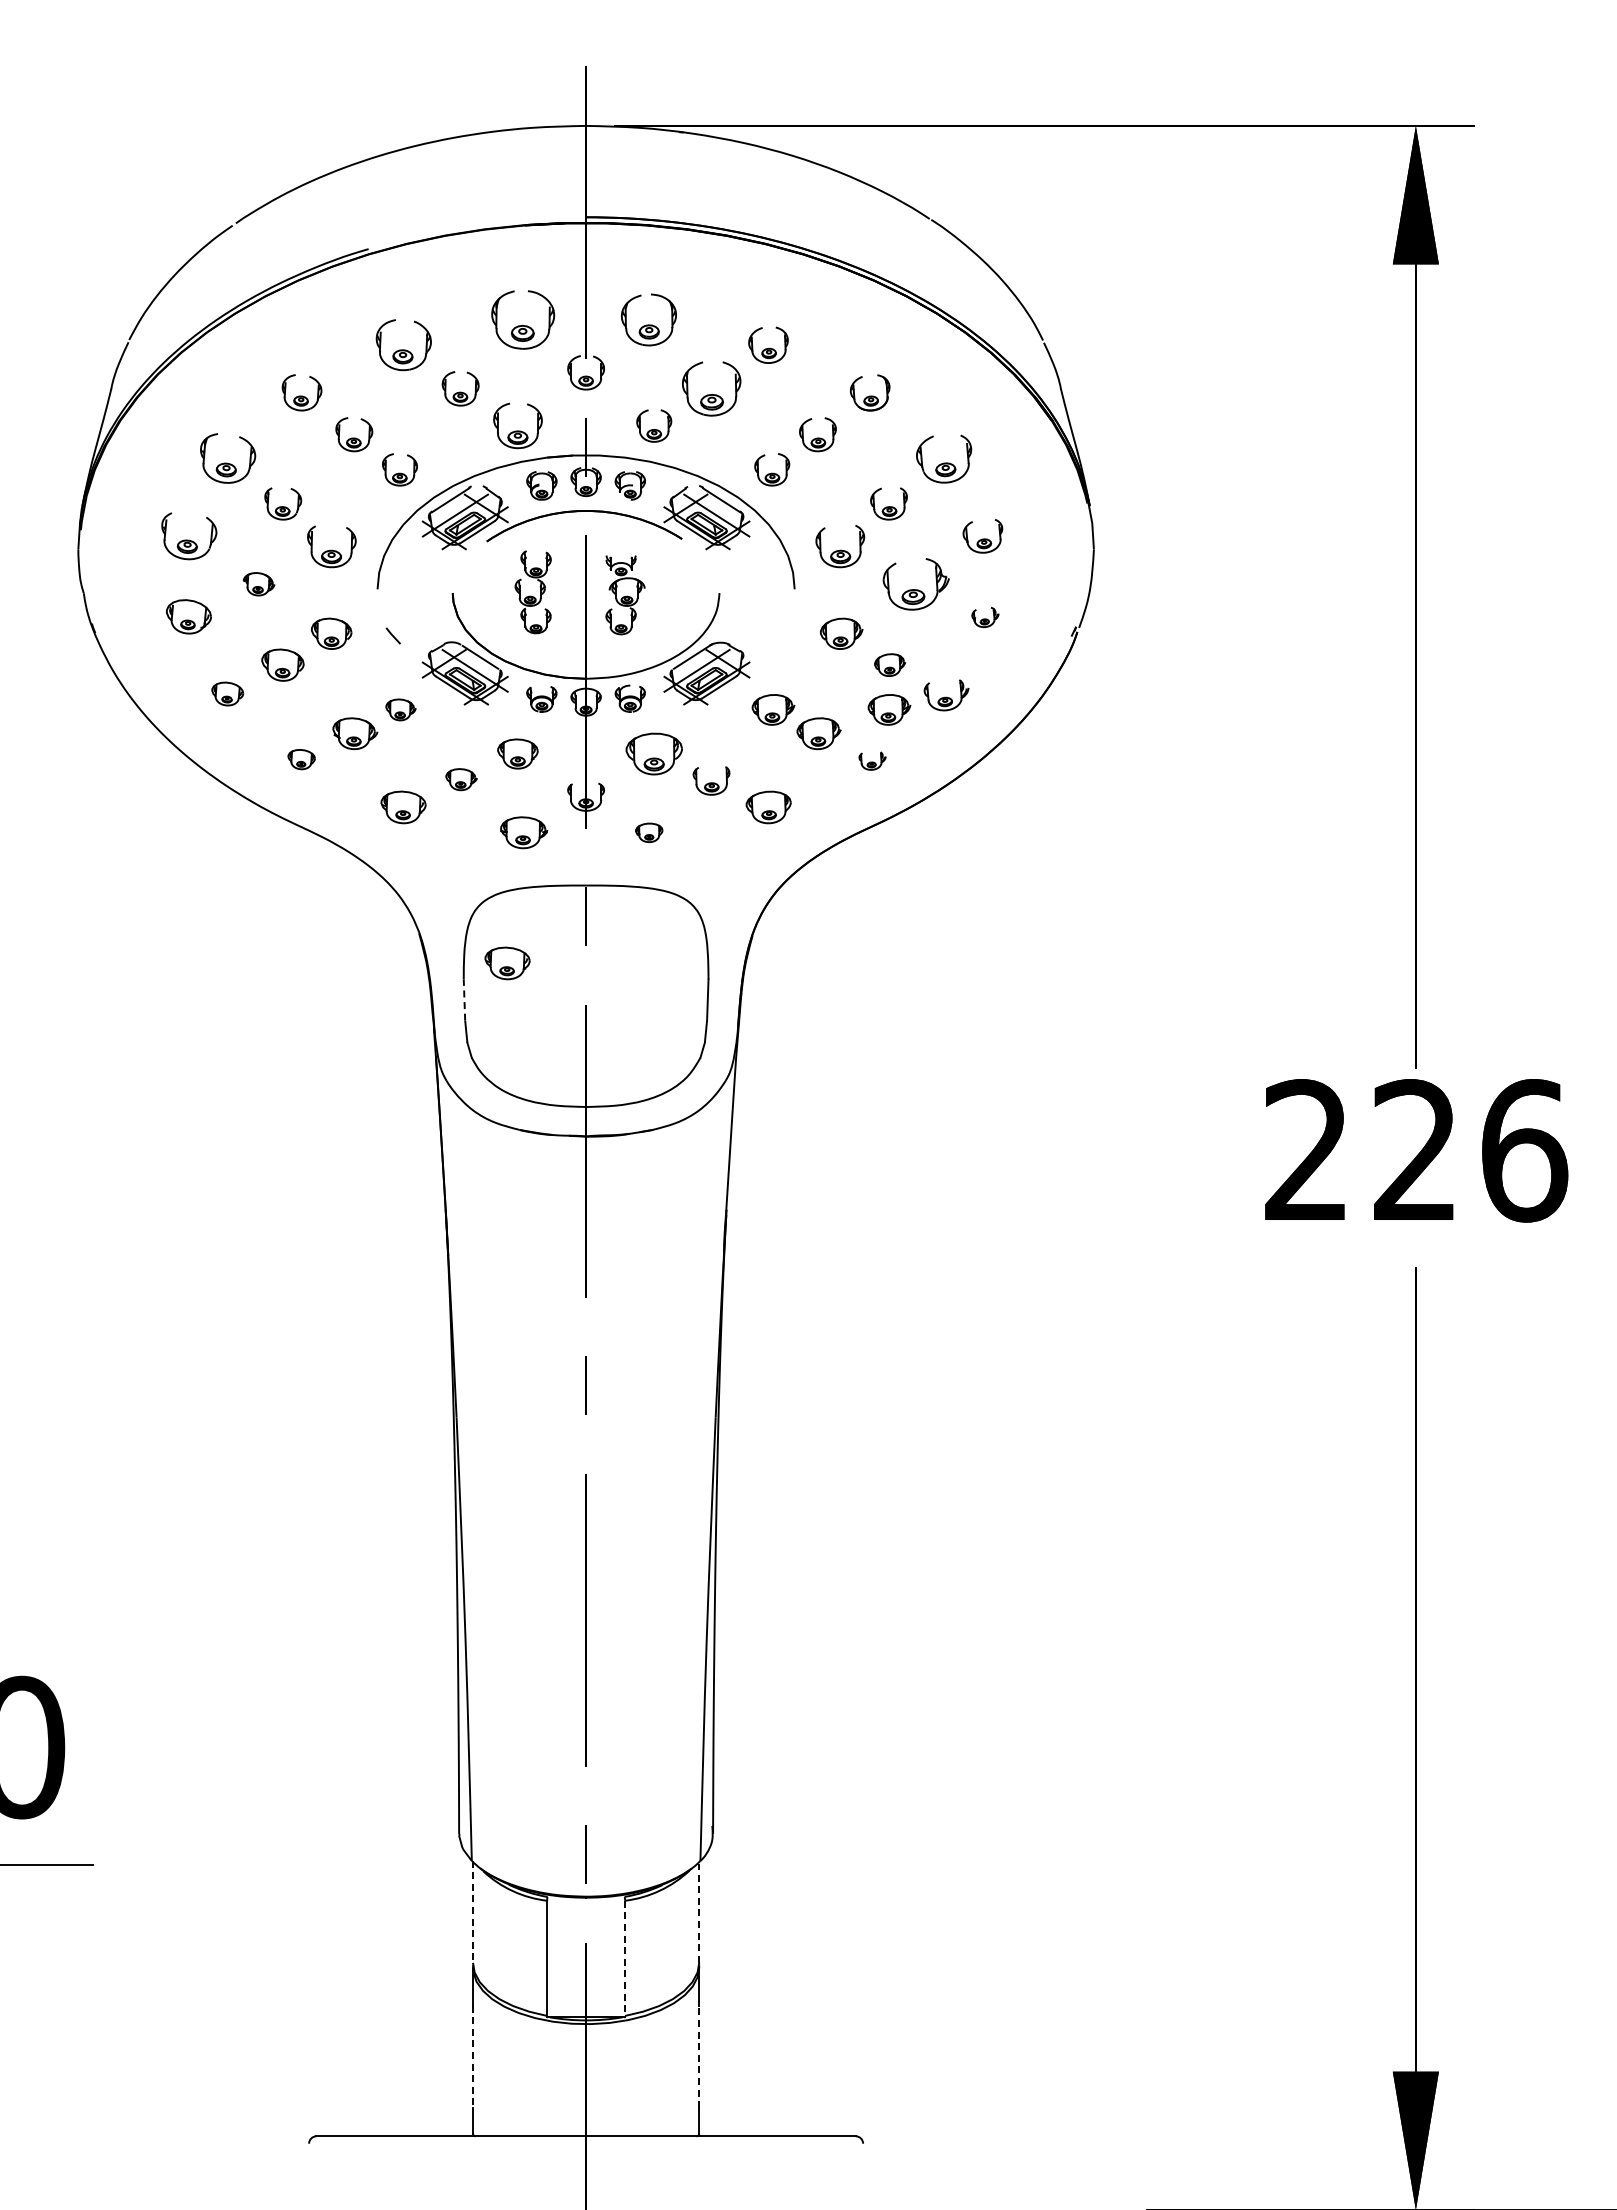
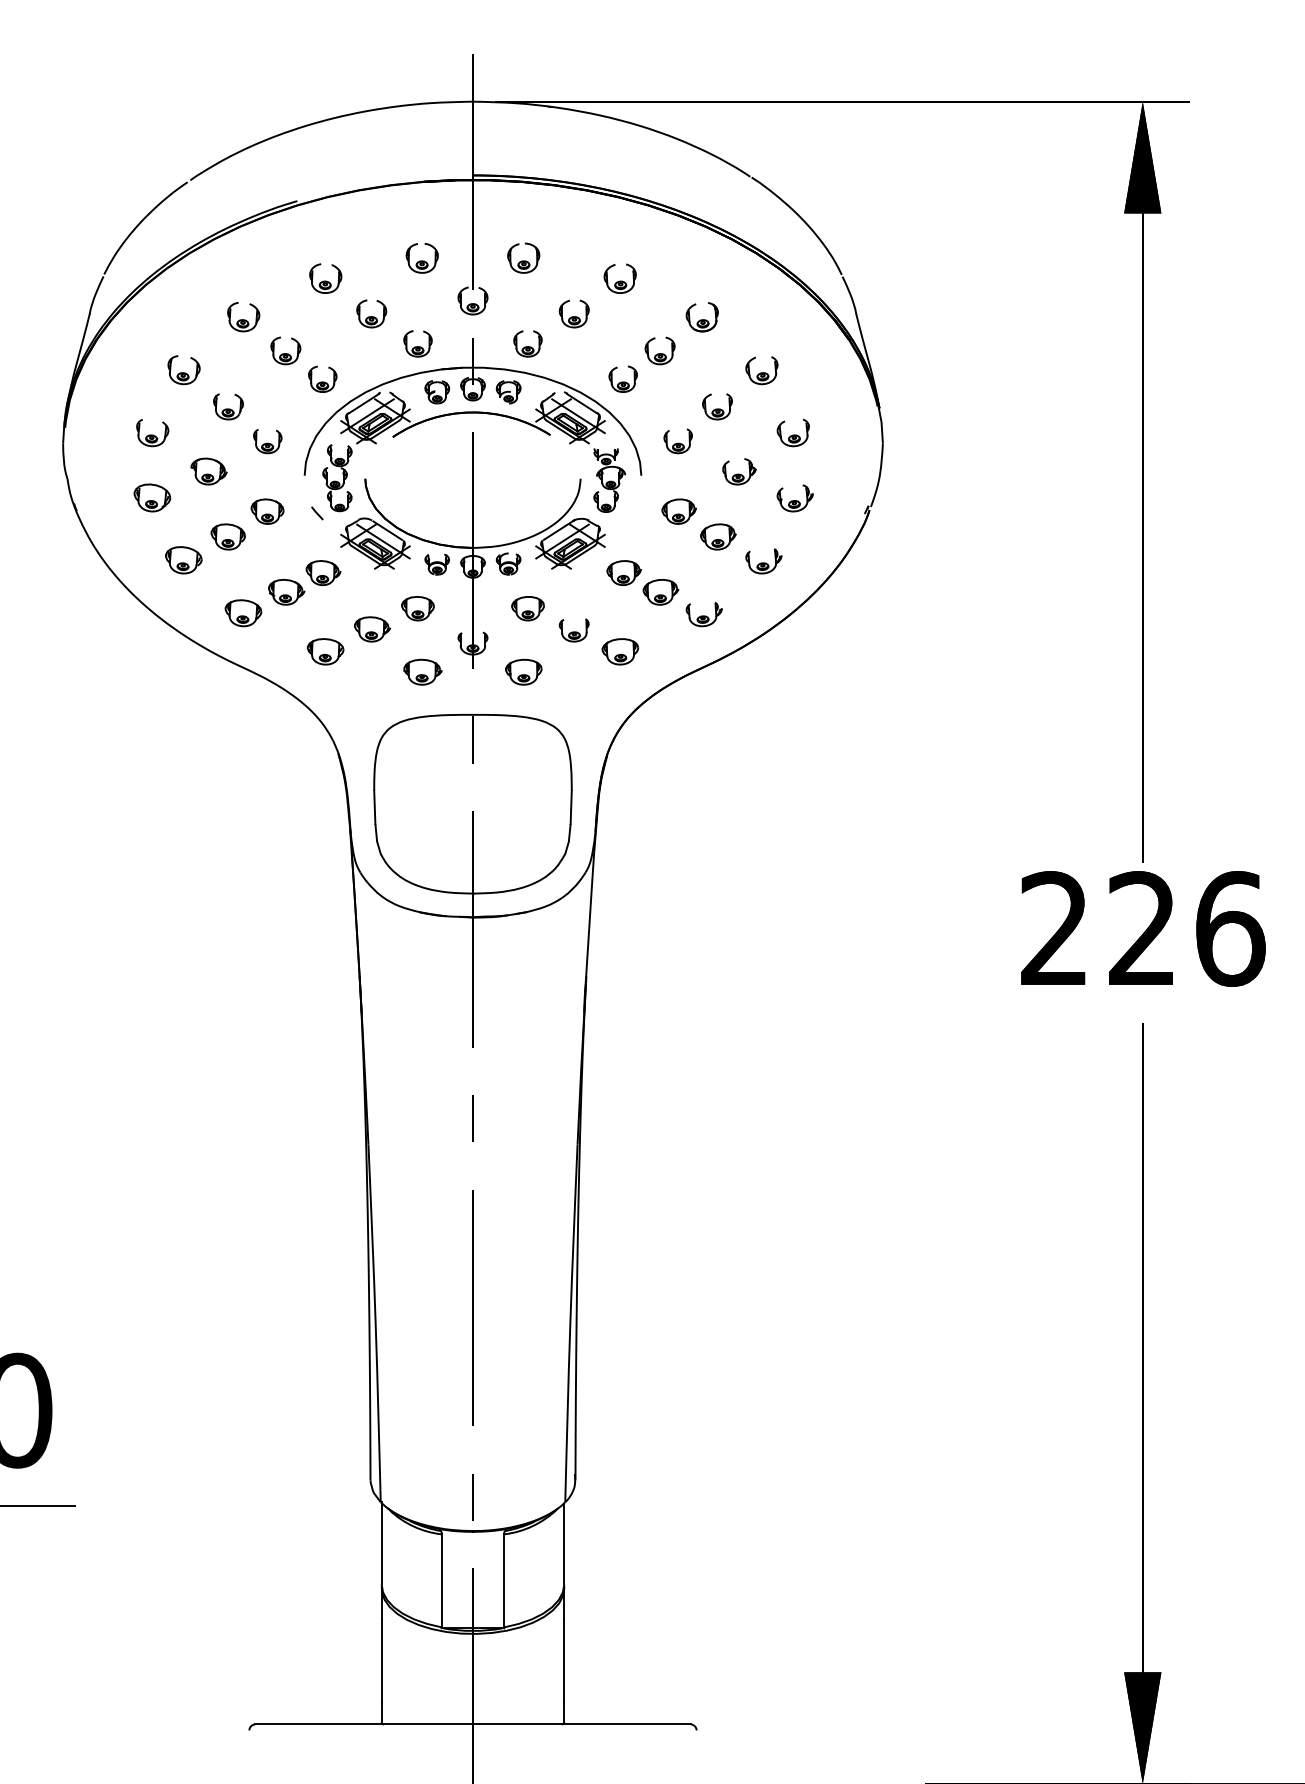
part: (523, 319) -> (422, 257), size x0.62
part: (648, 319) -> (523, 257), size x0.71
part: (403, 344) -> (325, 278), size x0.71
part: (711, 388) -> (574, 313), size x0.62
part: (517, 425) -> (417, 343), size x0.71
part: (228, 458) -> (184, 370), size x0.71
part: (943, 458) -> (761, 370), size x0.71
part: (189, 536) -> (152, 433), size x0.71
part: (331, 546) -> (267, 441), size x0.71
part: (840, 546) -> (678, 441), size x0.71
part: (258, 584) -> (208, 471), size x1.43
part: (916, 584) -> (739, 471), size x0.62
part: (532, 592) -> (336, 478), moved
part: (625, 595) -> (609, 480), moved
part: (985, 617) -> (795, 498), size x1.67
part: (889, 664) -> (717, 536), size x1.43
part: (227, 693) -> (183, 559), size x1.43
part: (400, 709) -> (323, 572), size x1.43
part: (889, 709) -> (717, 572), removed
part: (654, 753) -> (528, 608), size x0.71
part: (301, 759) -> (243, 613), size x1.67
part: (872, 760) -> (704, 613), size x1.67
part: (461, 779) -> (372, 629), size x1.43
part: (649, 832) -> (524, 672), size x1.67
part: (507, 963) -> (409, 777), removed
line: (464, 1000) -> (374, 807), dashed -> solid
line: (472, 1912) -> (381, 1543), dashed -> solid
line: (699, 1913) -> (564, 1544), dashed -> solid
line: (625, 1958) -> (504, 1580), dashed -> solid
line: (699, 2056) -> (564, 1660), dashed -> solid
line: (472, 2057) -> (381, 1660), dashed -> solid

